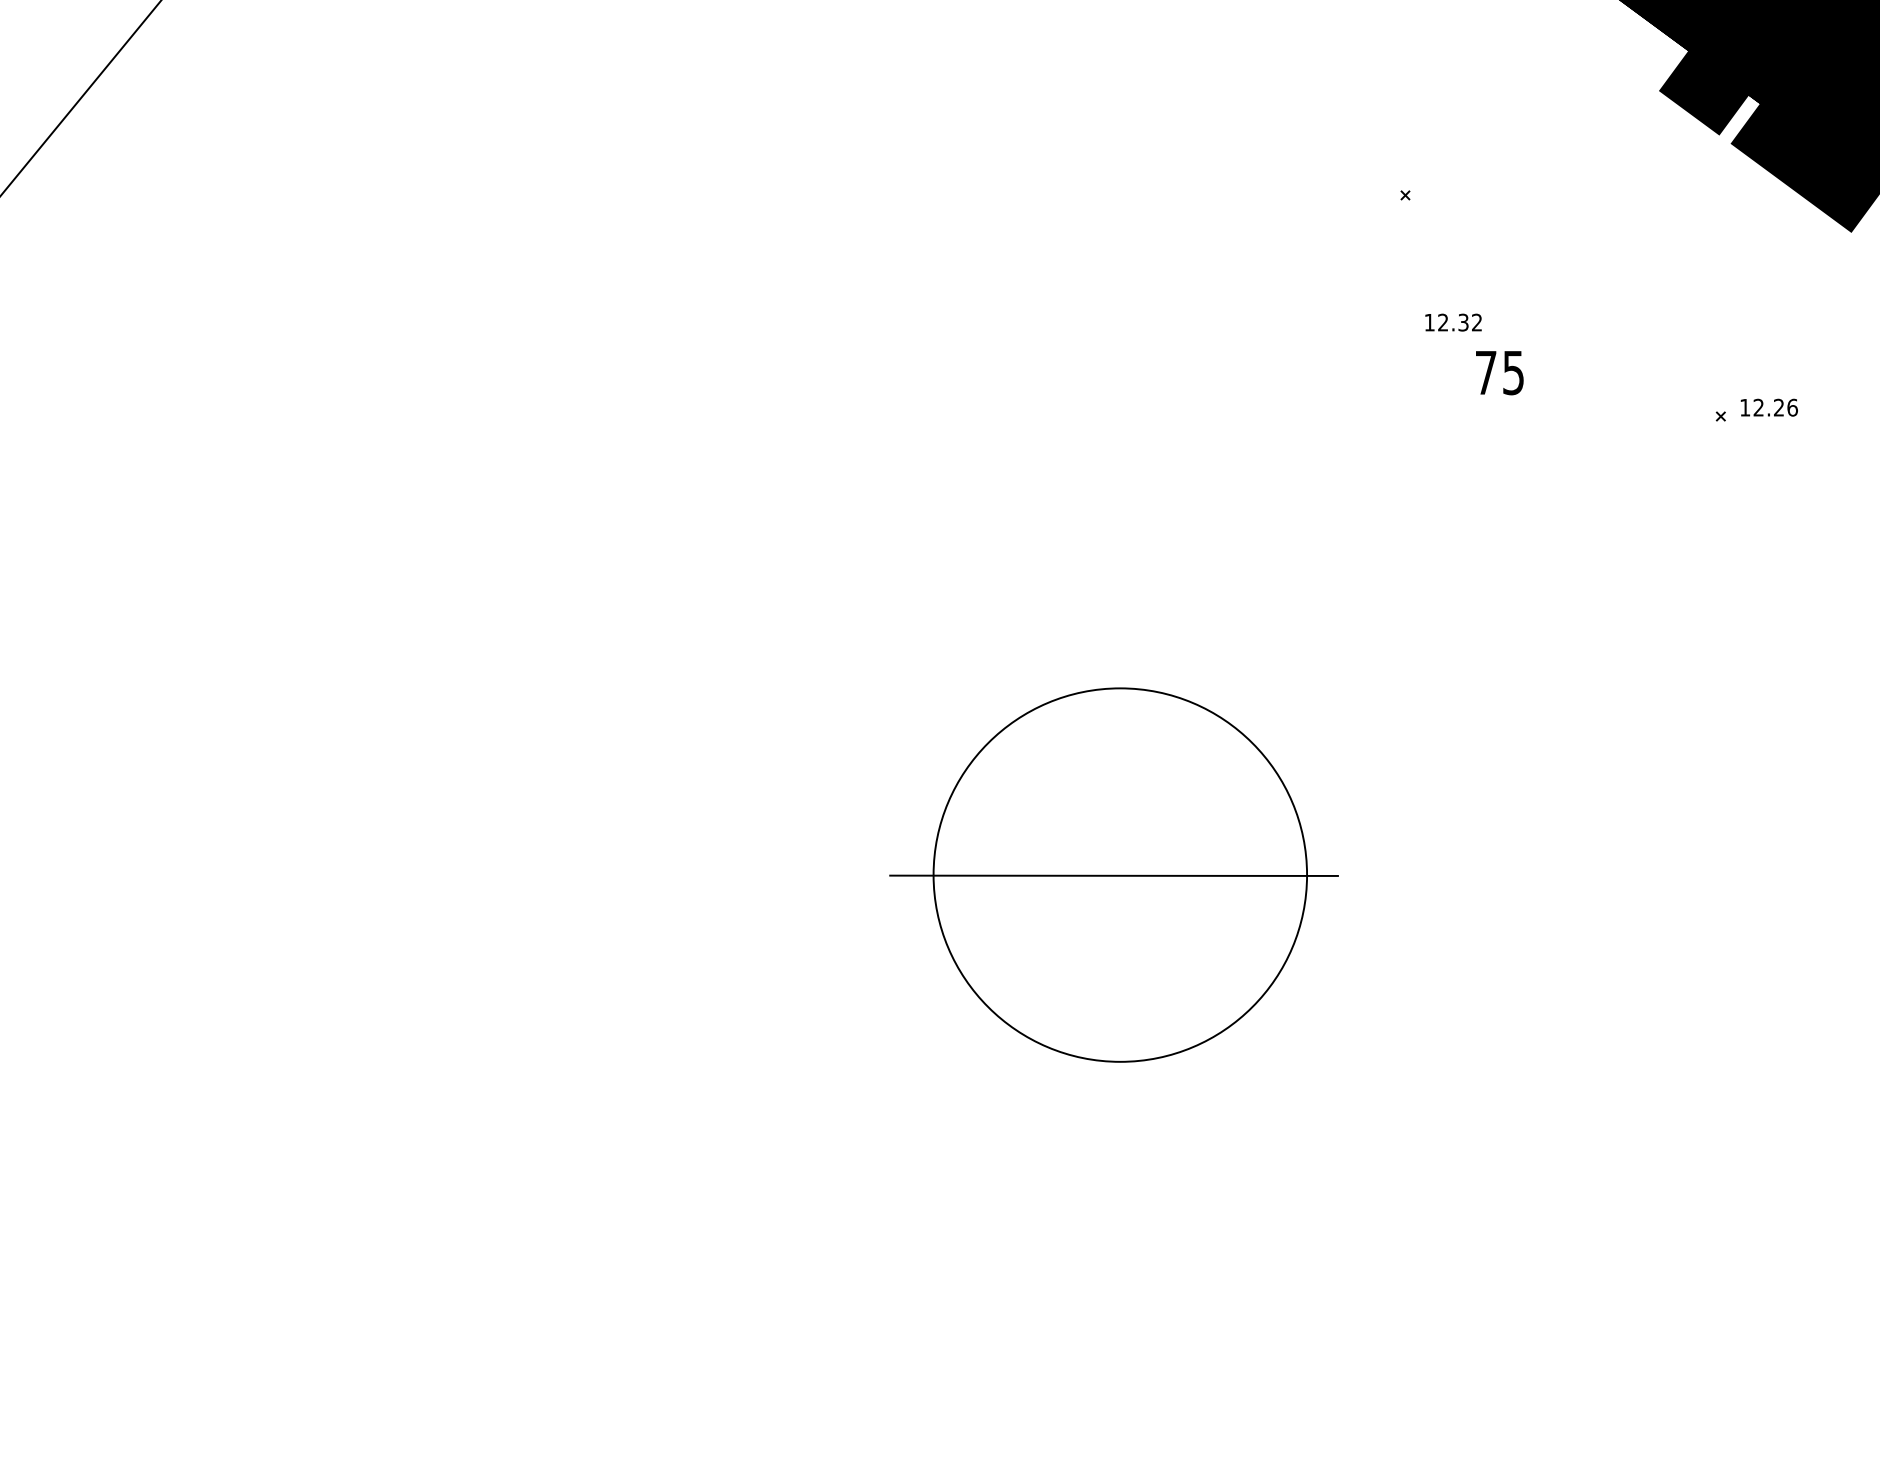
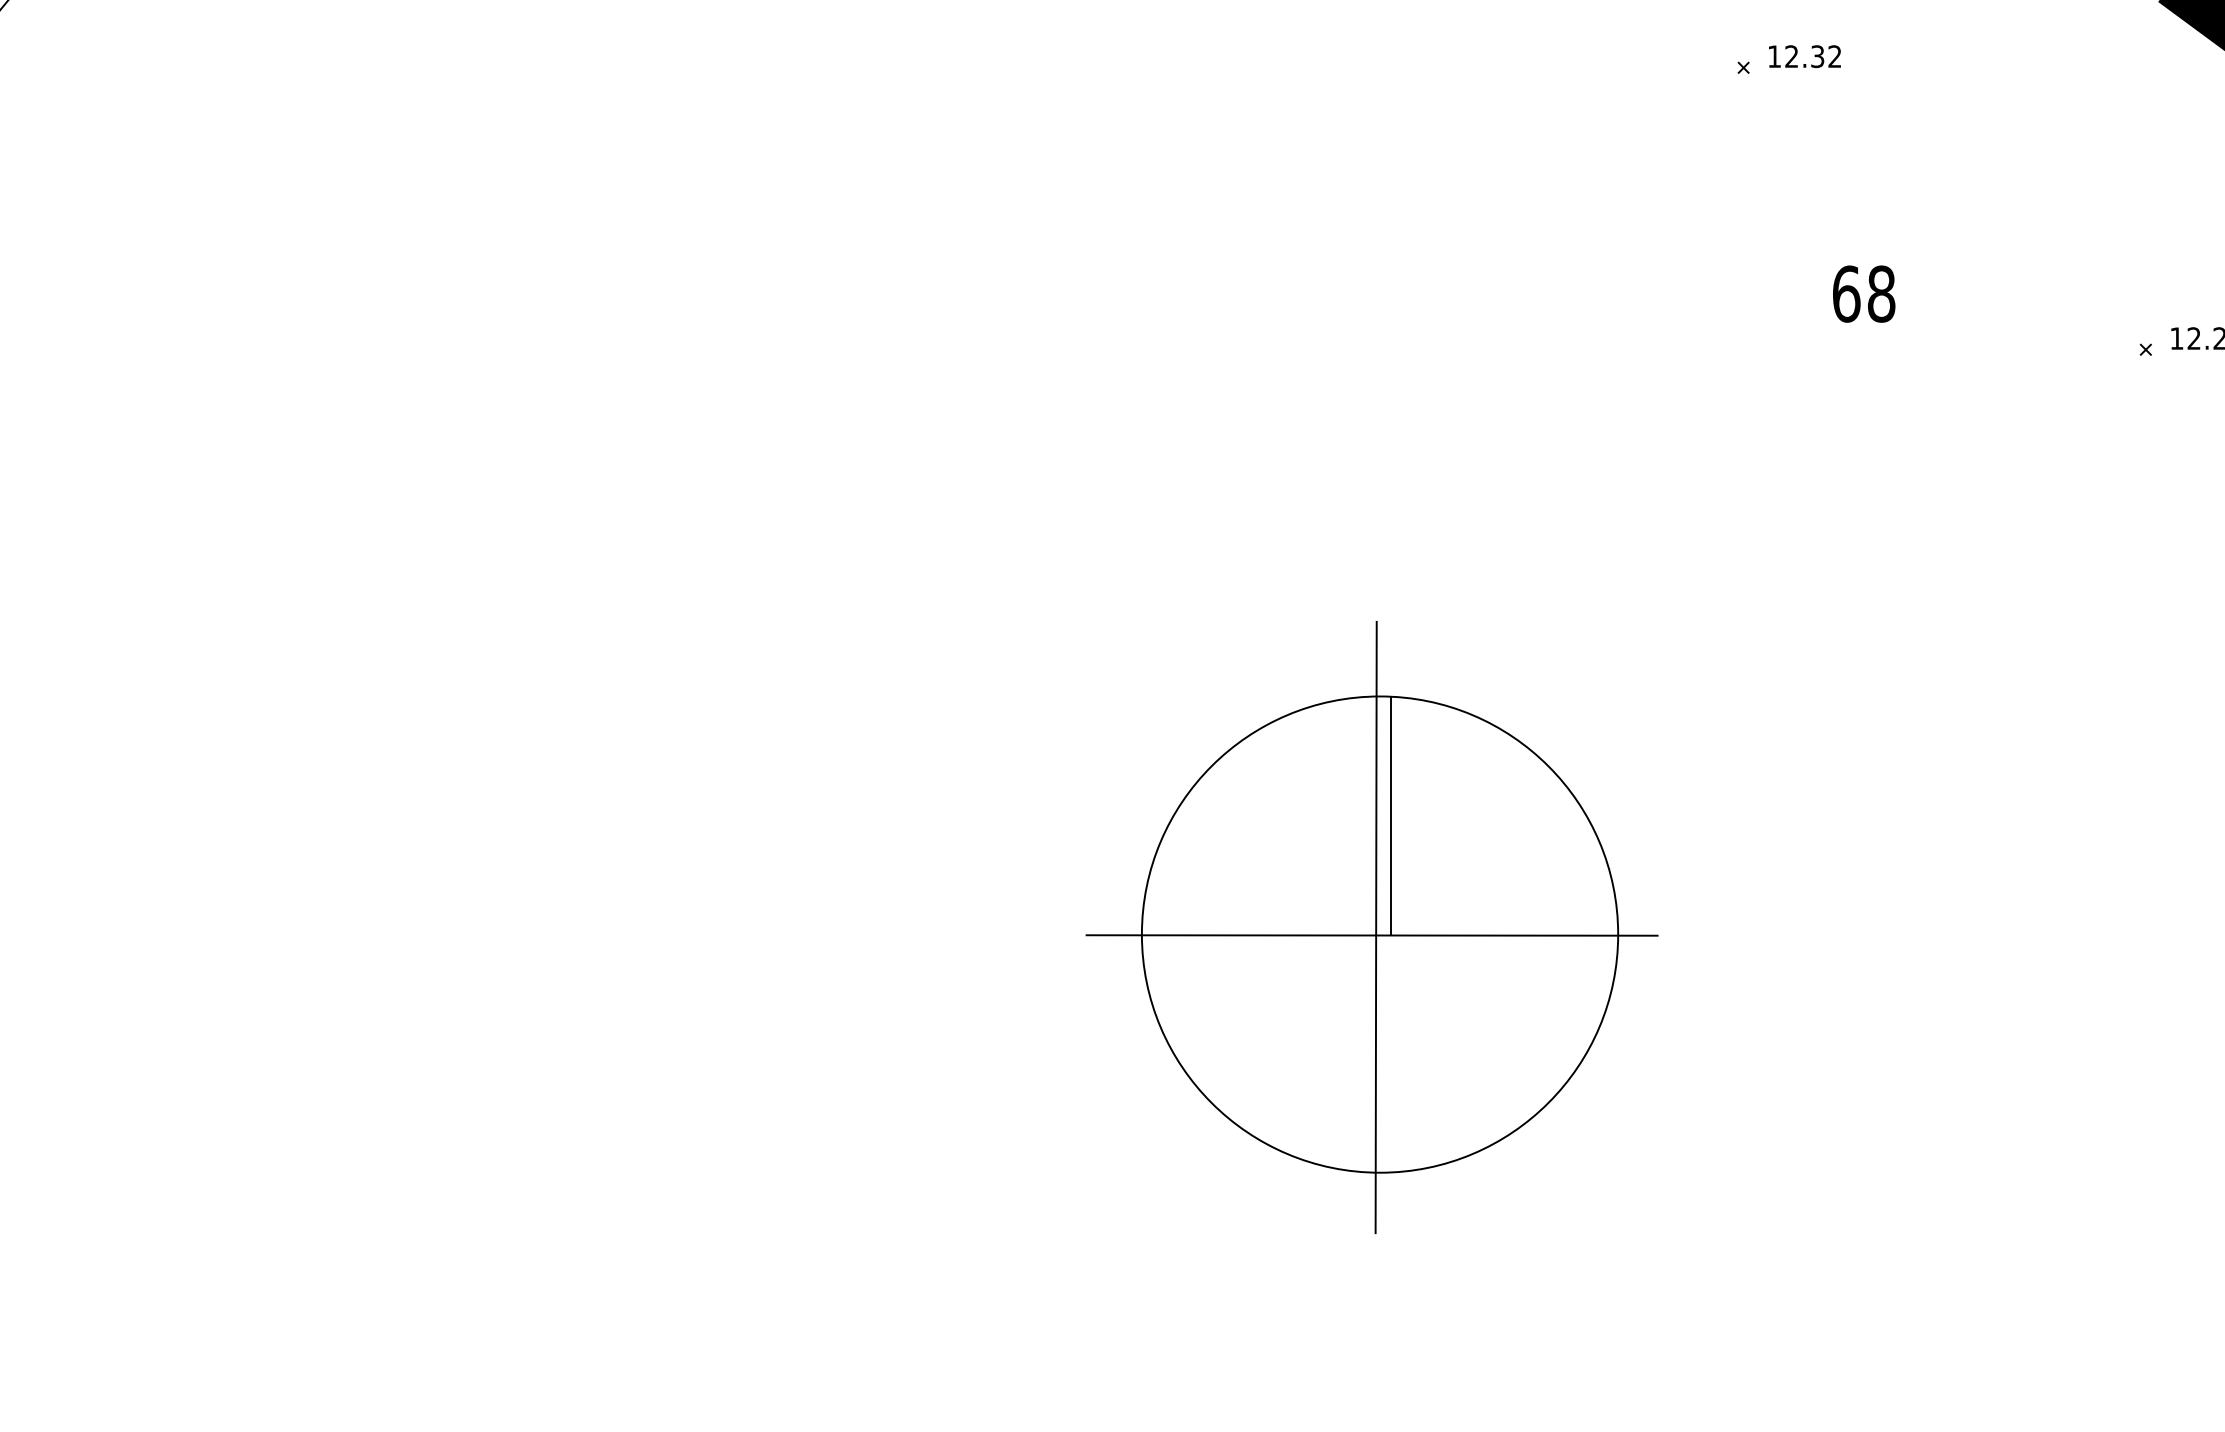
text: (1453, 322) -> (1804, 56), moved
text: (1499, 372) -> (1863, 293), 75 -> 68
line: (1129, 781) -> (1391, 815), added
line: (1116, 869) -> (1375, 927), added

